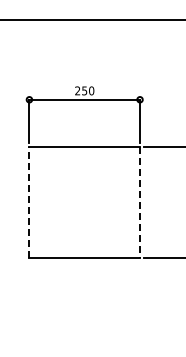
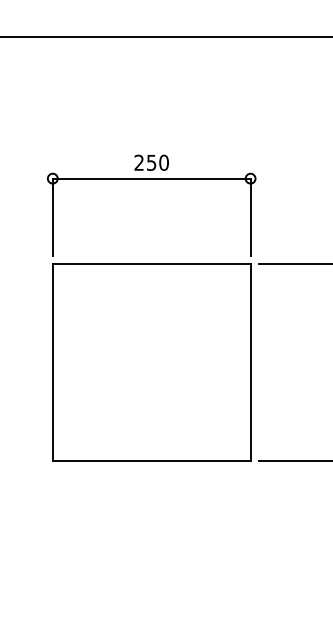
line: (29, 202) -> (52, 362), dashed -> solid
line: (140, 203) -> (251, 364), dashed -> solid

